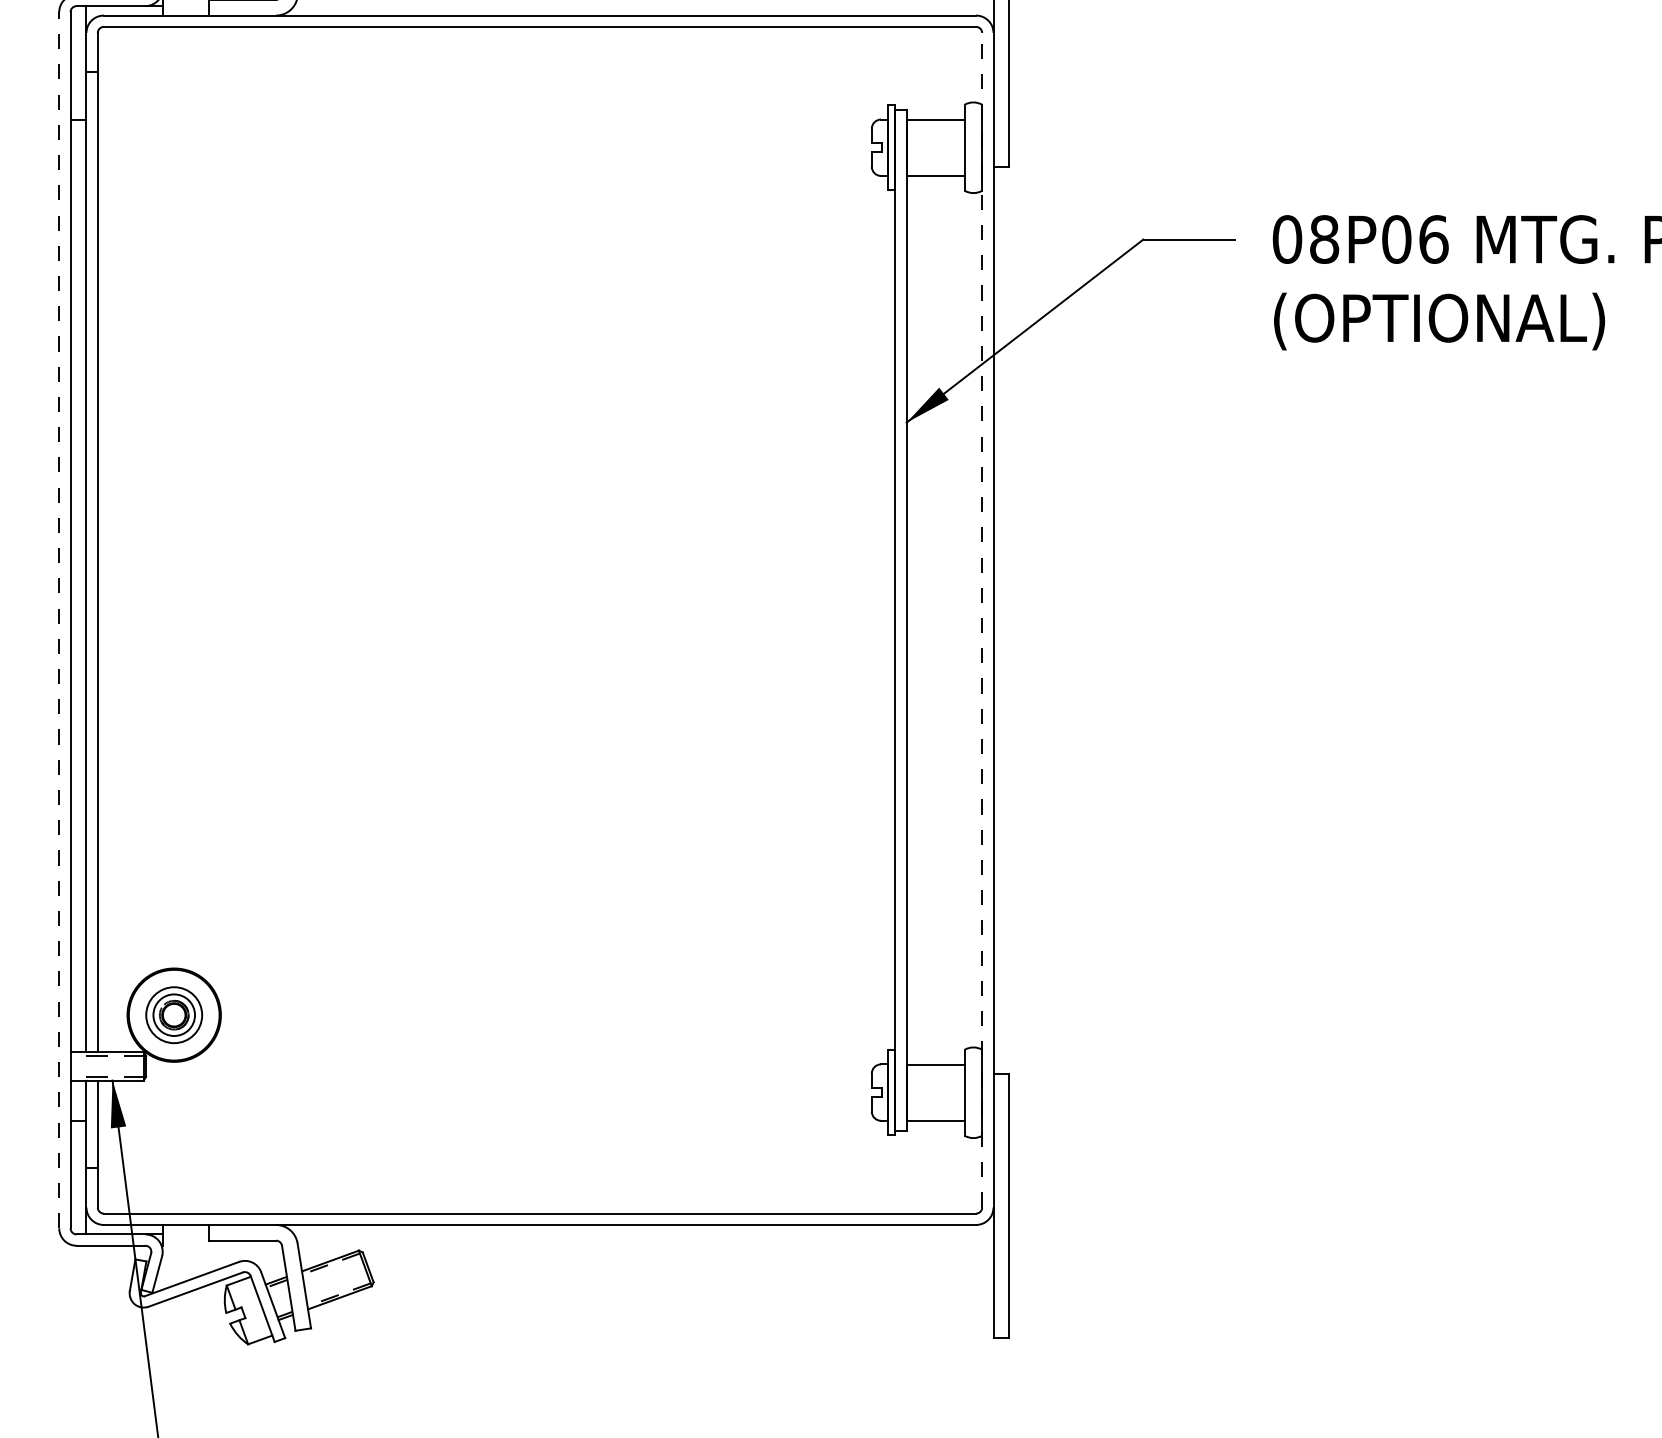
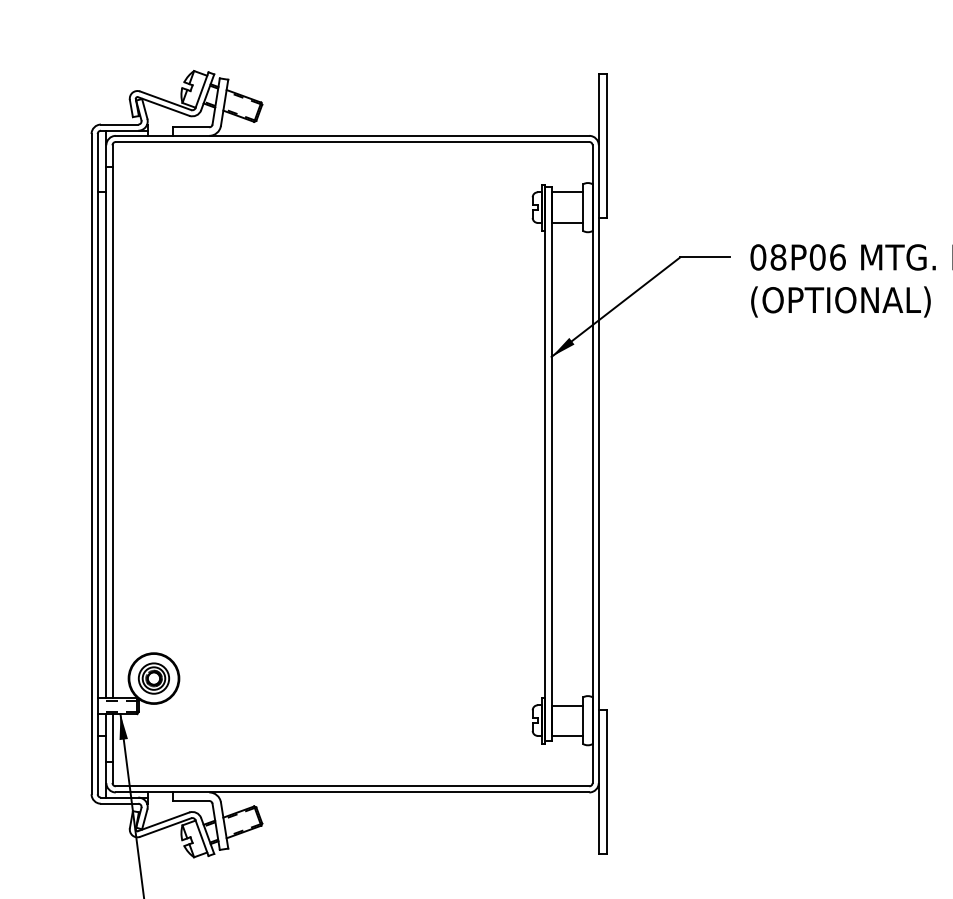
line: (59, 619) -> (91, 463), dashed -> solid
line: (981, 620) -> (592, 464), dashed -> solid

